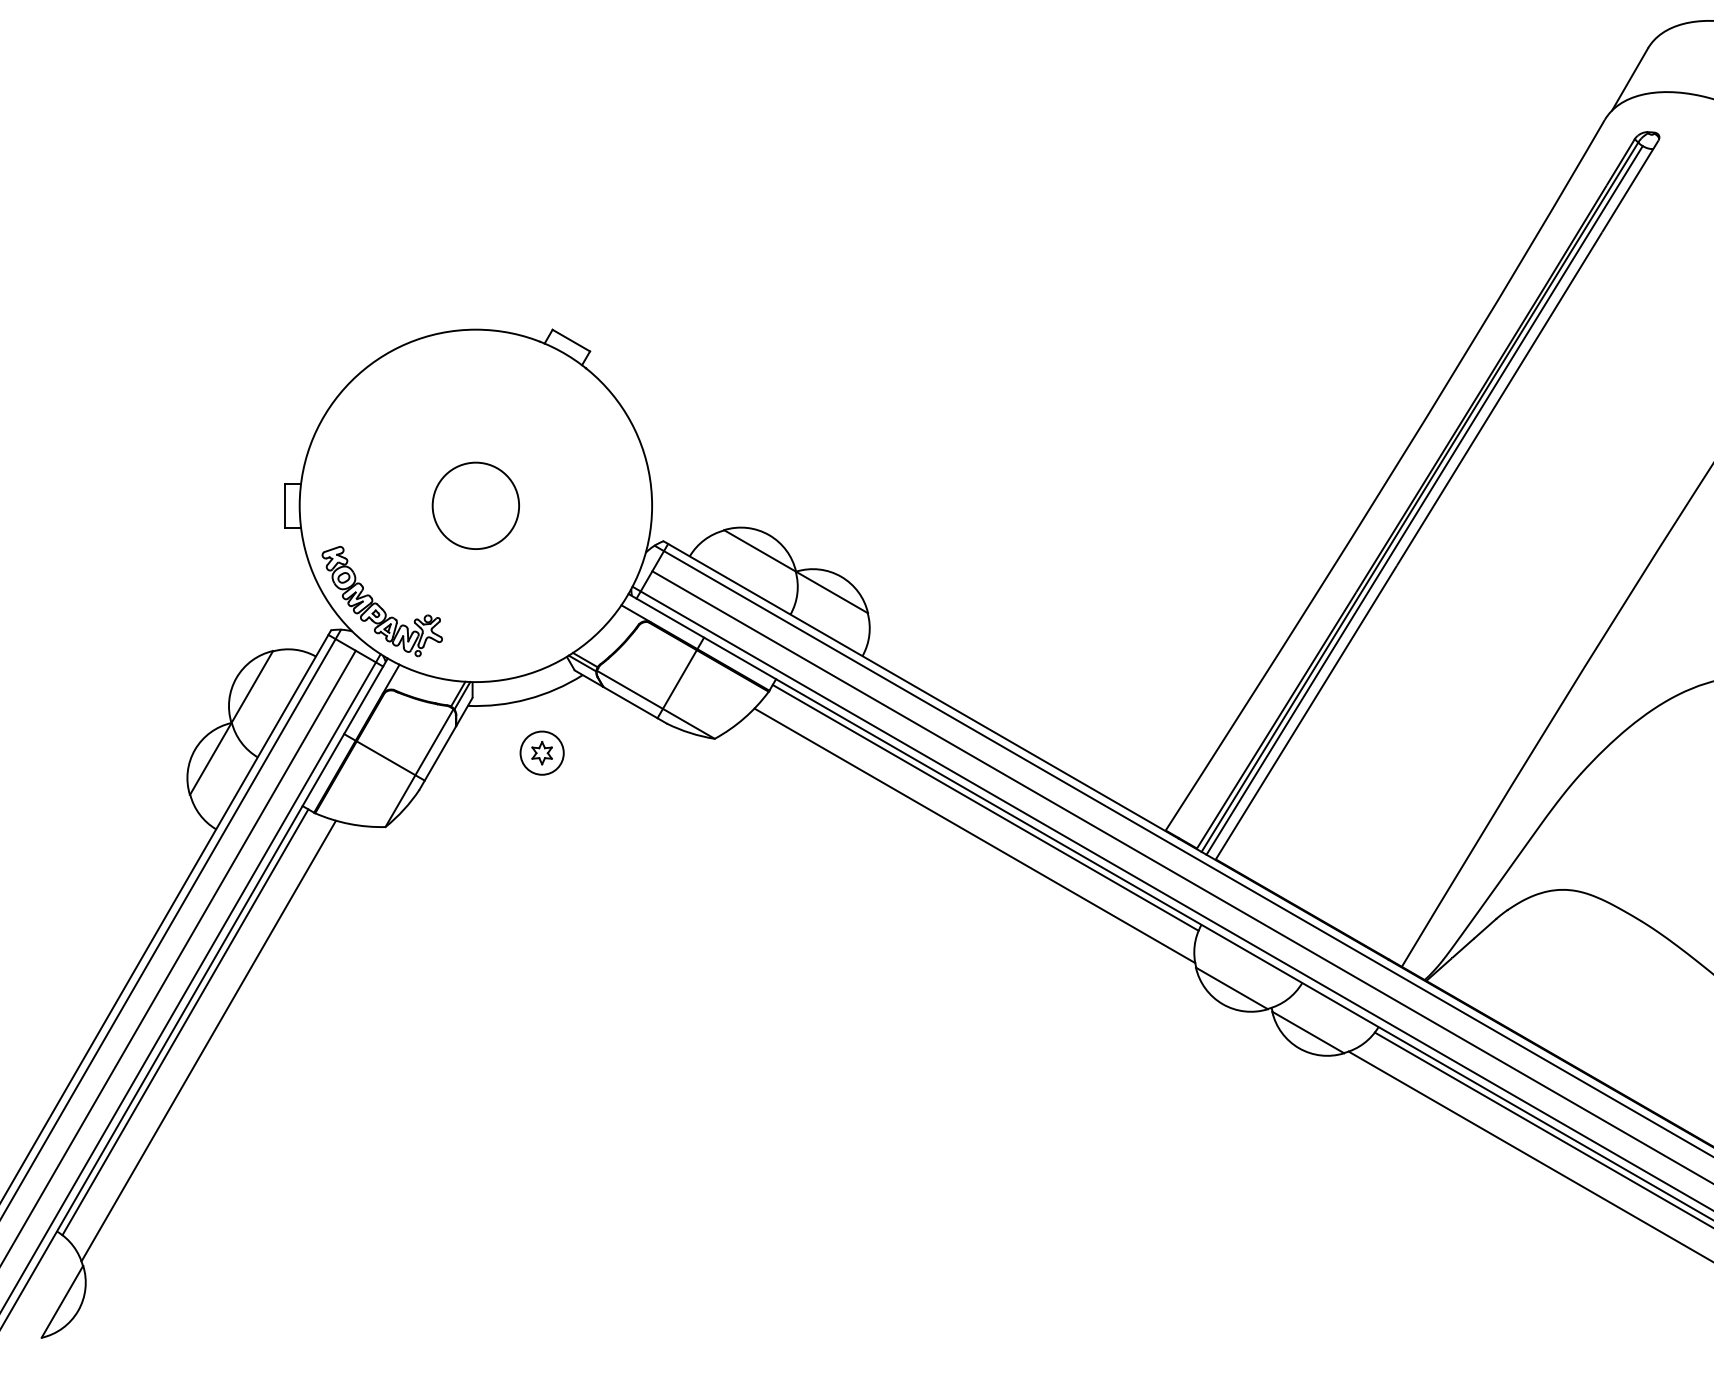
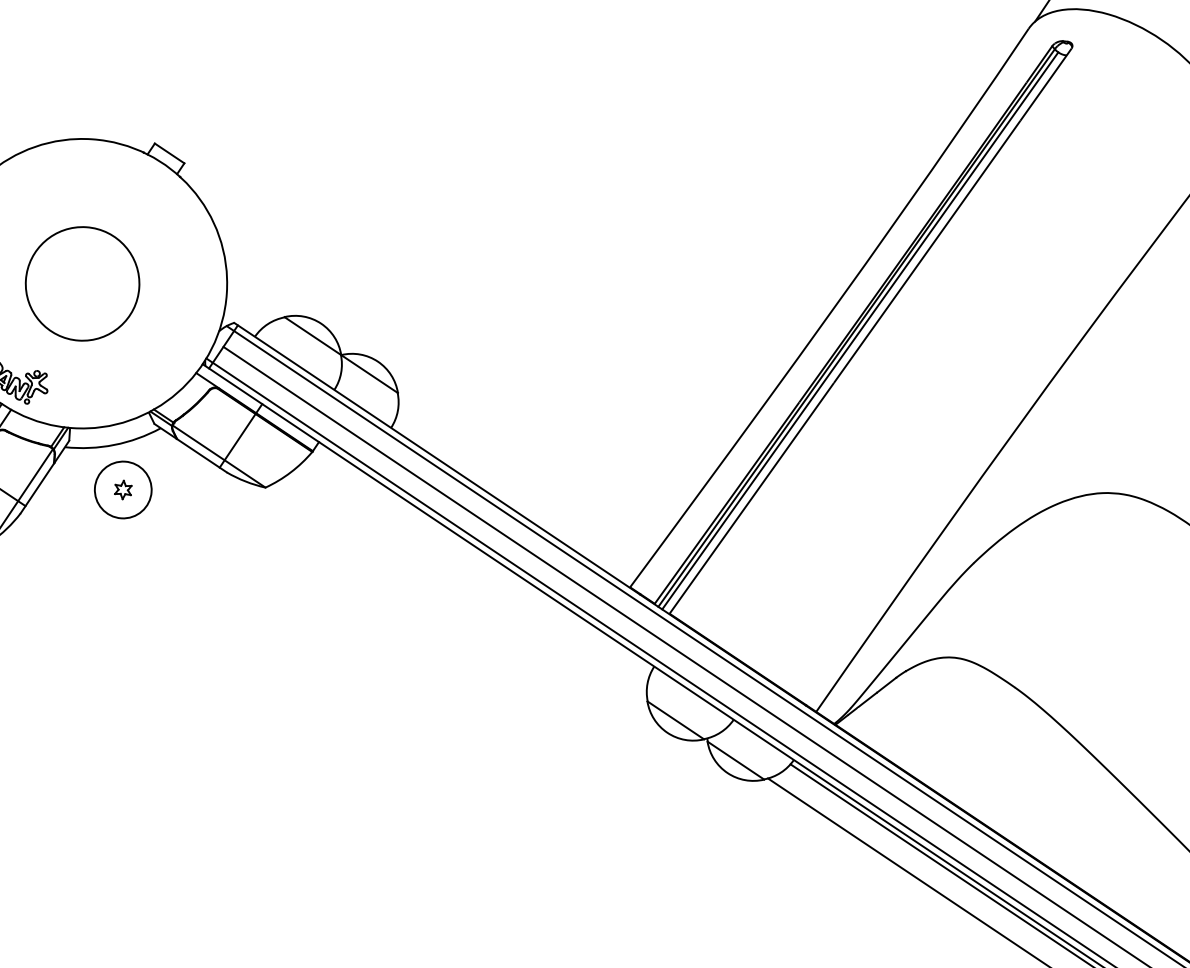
circle: (475, 505) -> (82, 283), size x1.6
circle: (541, 752) -> (122, 489), size x1.6
line: (985, 807) -> (483, 558), removed
line: (974, 835) -> (473, 581), removed

